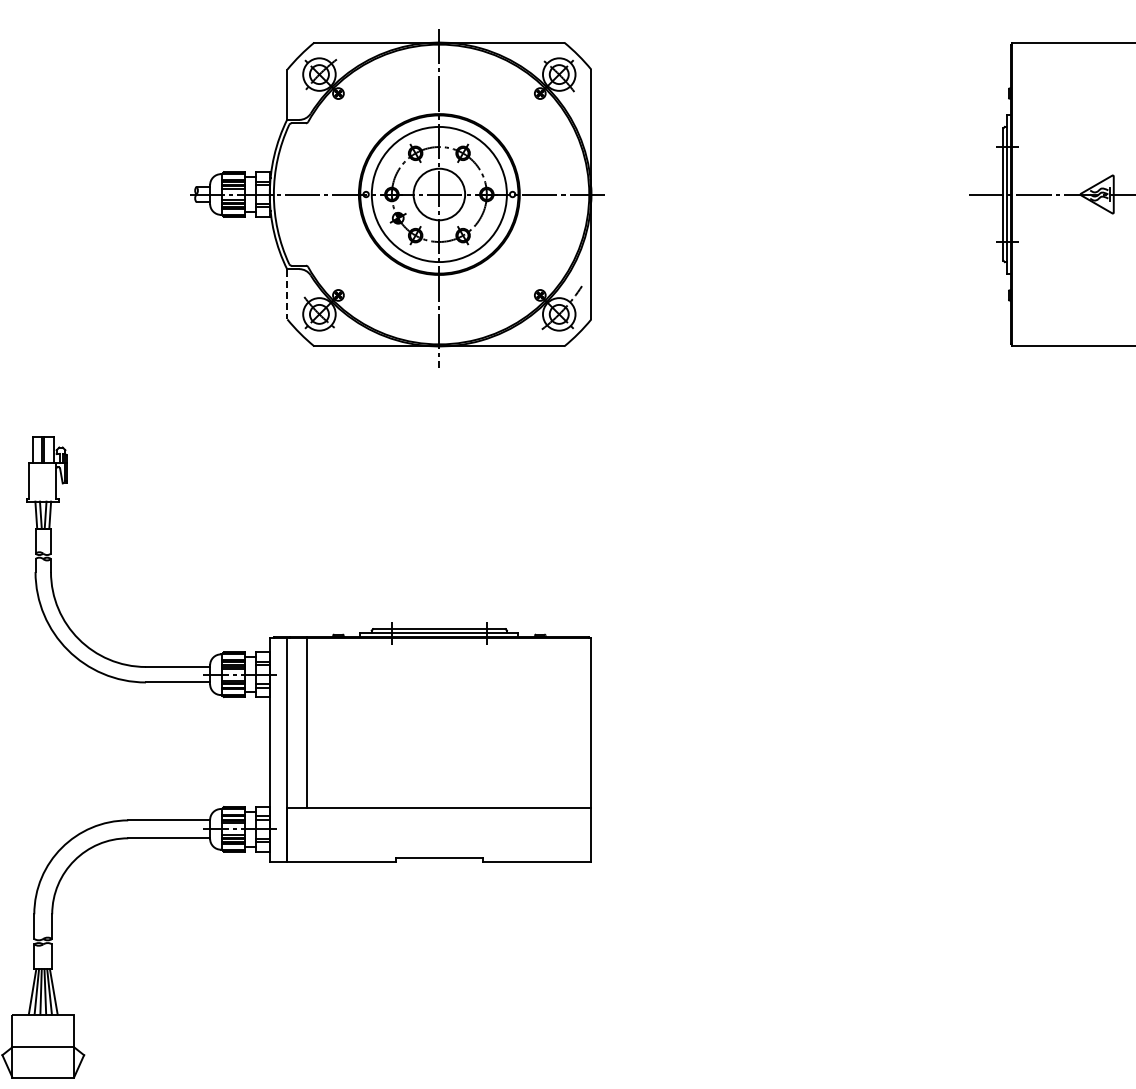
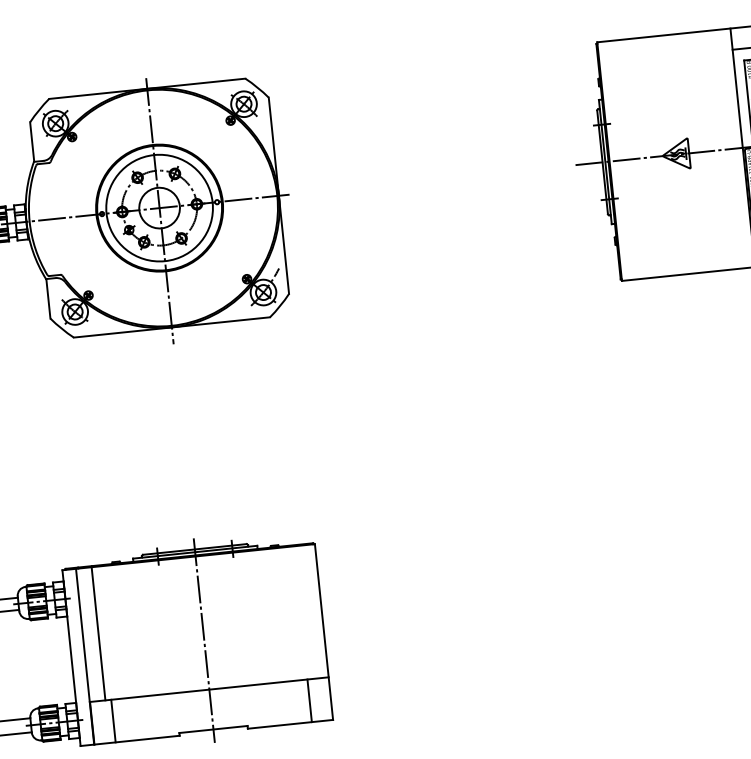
line: (287, 294) -> (48, 298), dashed -> solid
line: (439, 745) -> (204, 640), added
line: (314, 834) -> (113, 720), added
line: (564, 834) -> (309, 700), added

